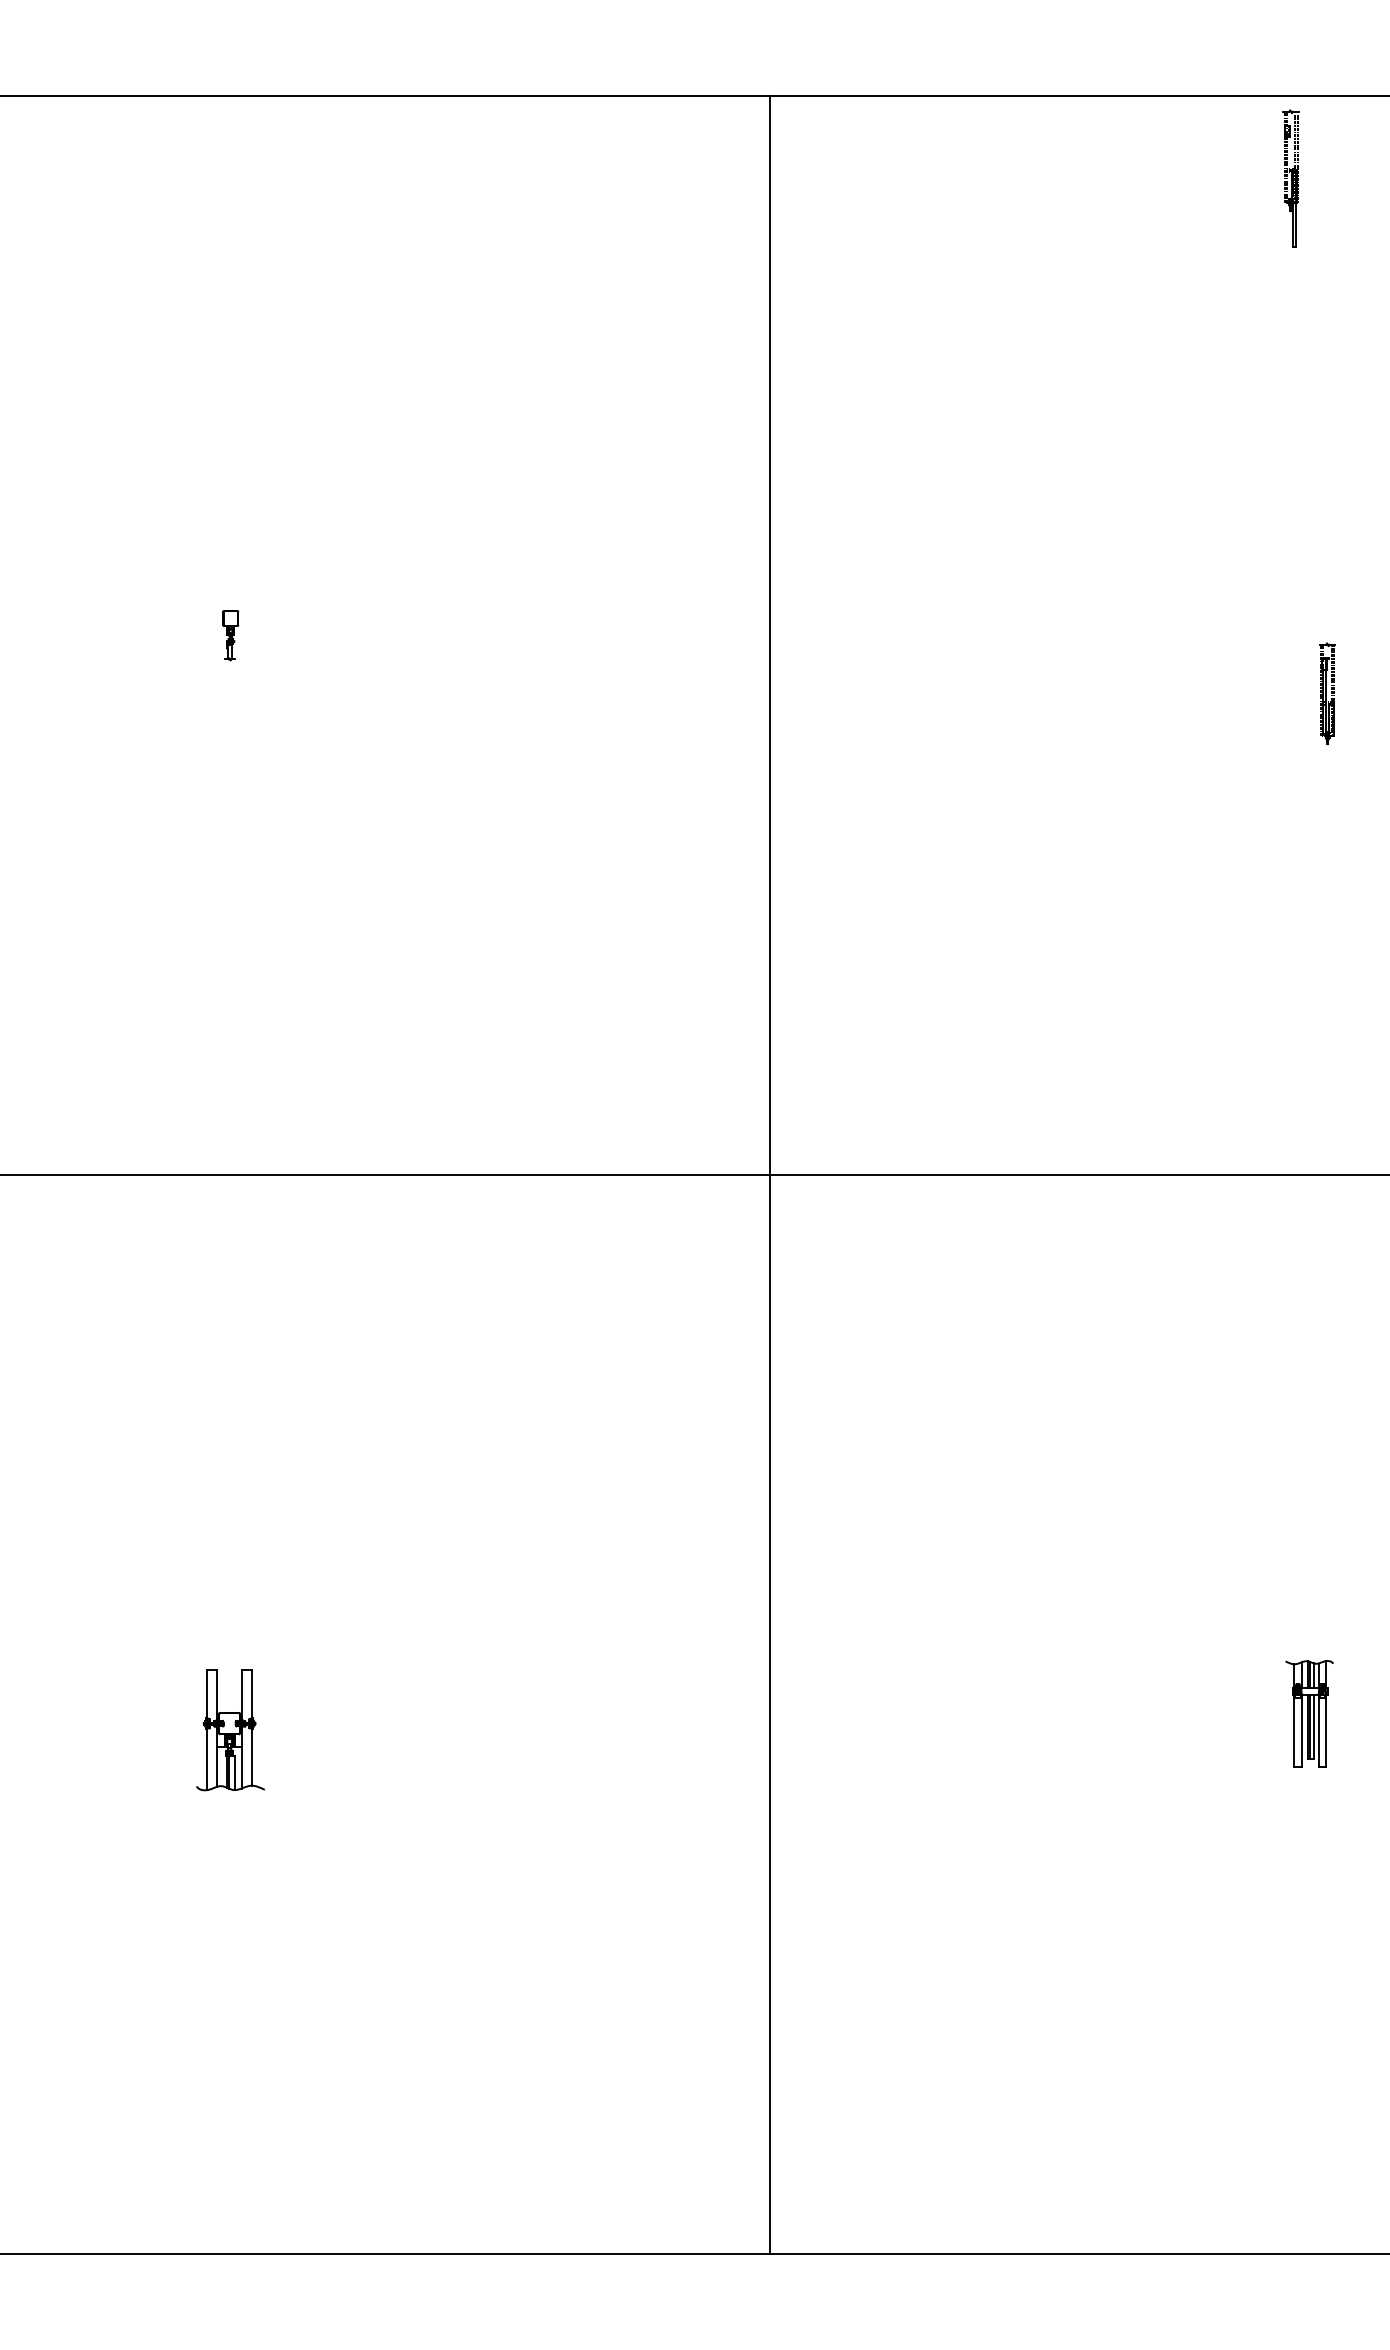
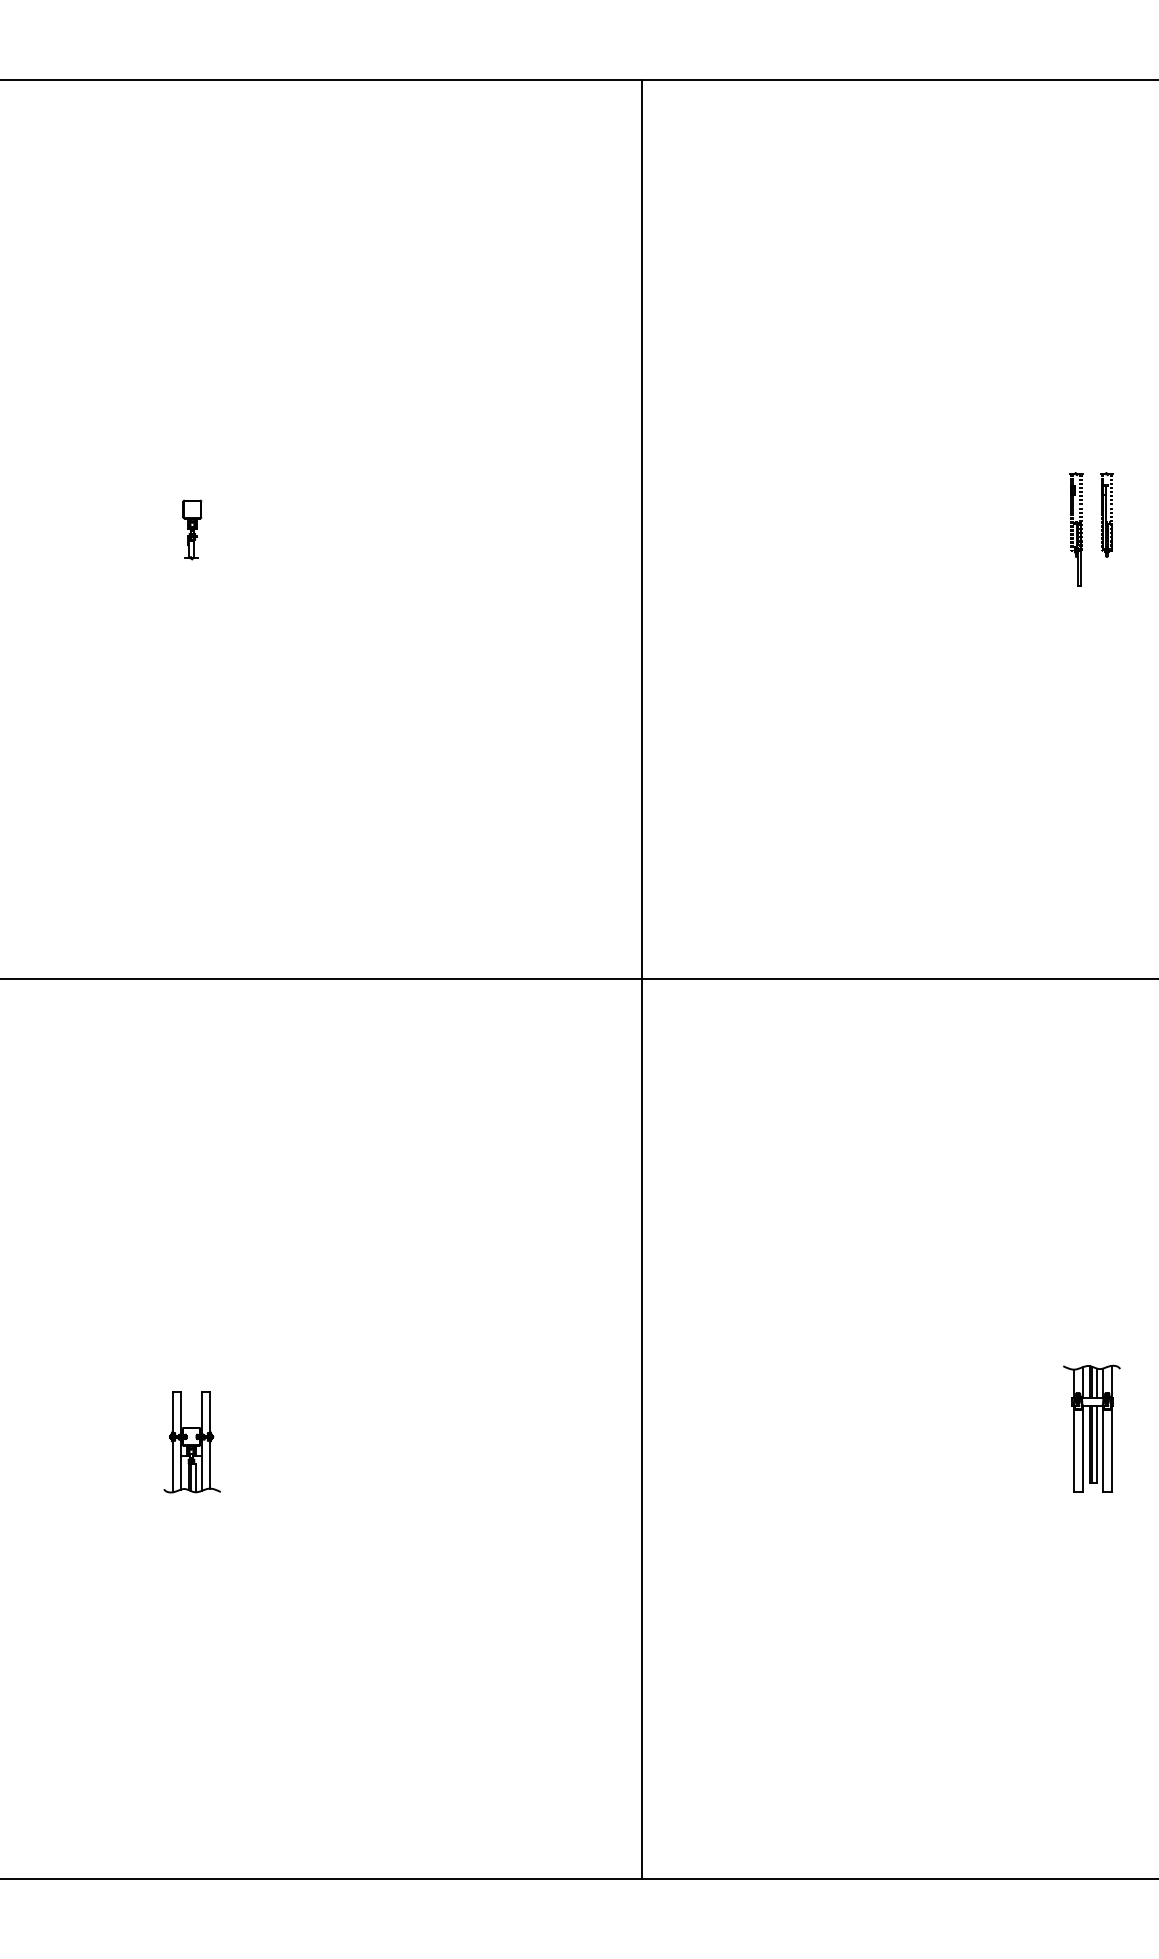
part: (1290, 178) -> (1075, 529), moved
part: (230, 635) -> (192, 529), size x1.43
part: (1327, 693) -> (1106, 514), moved
part: (1309, 1713) -> (1091, 1428), size x1.43

